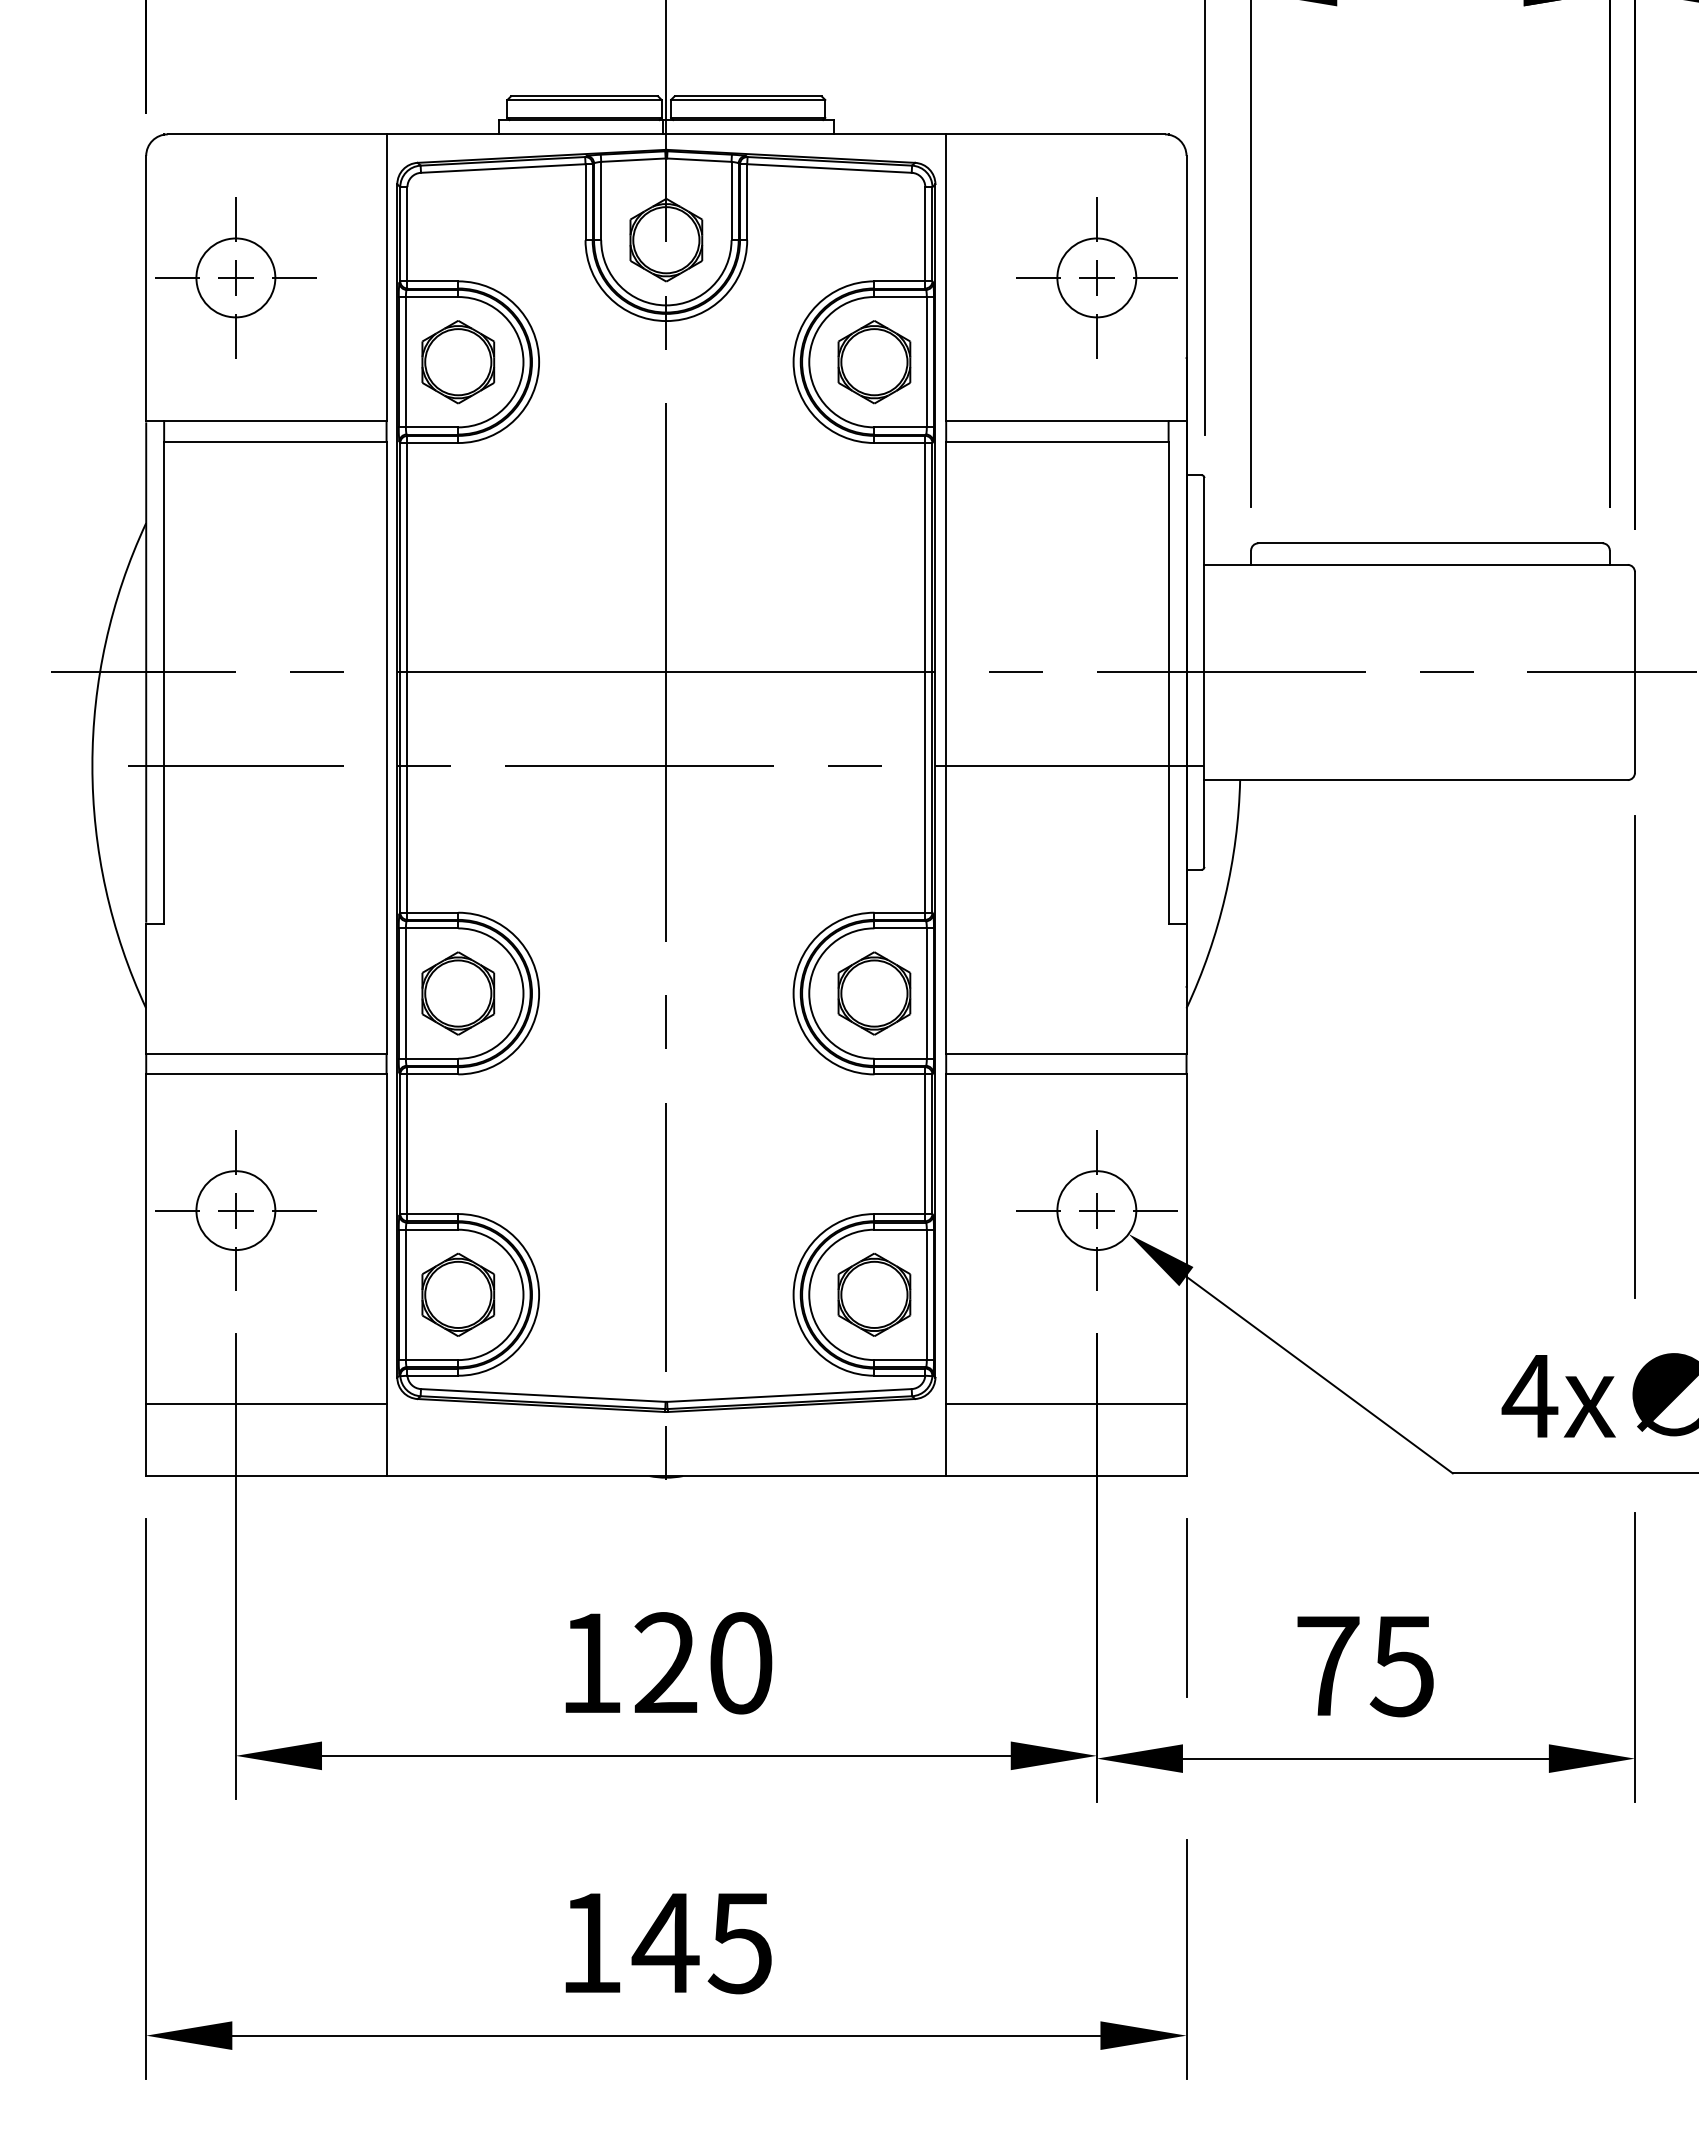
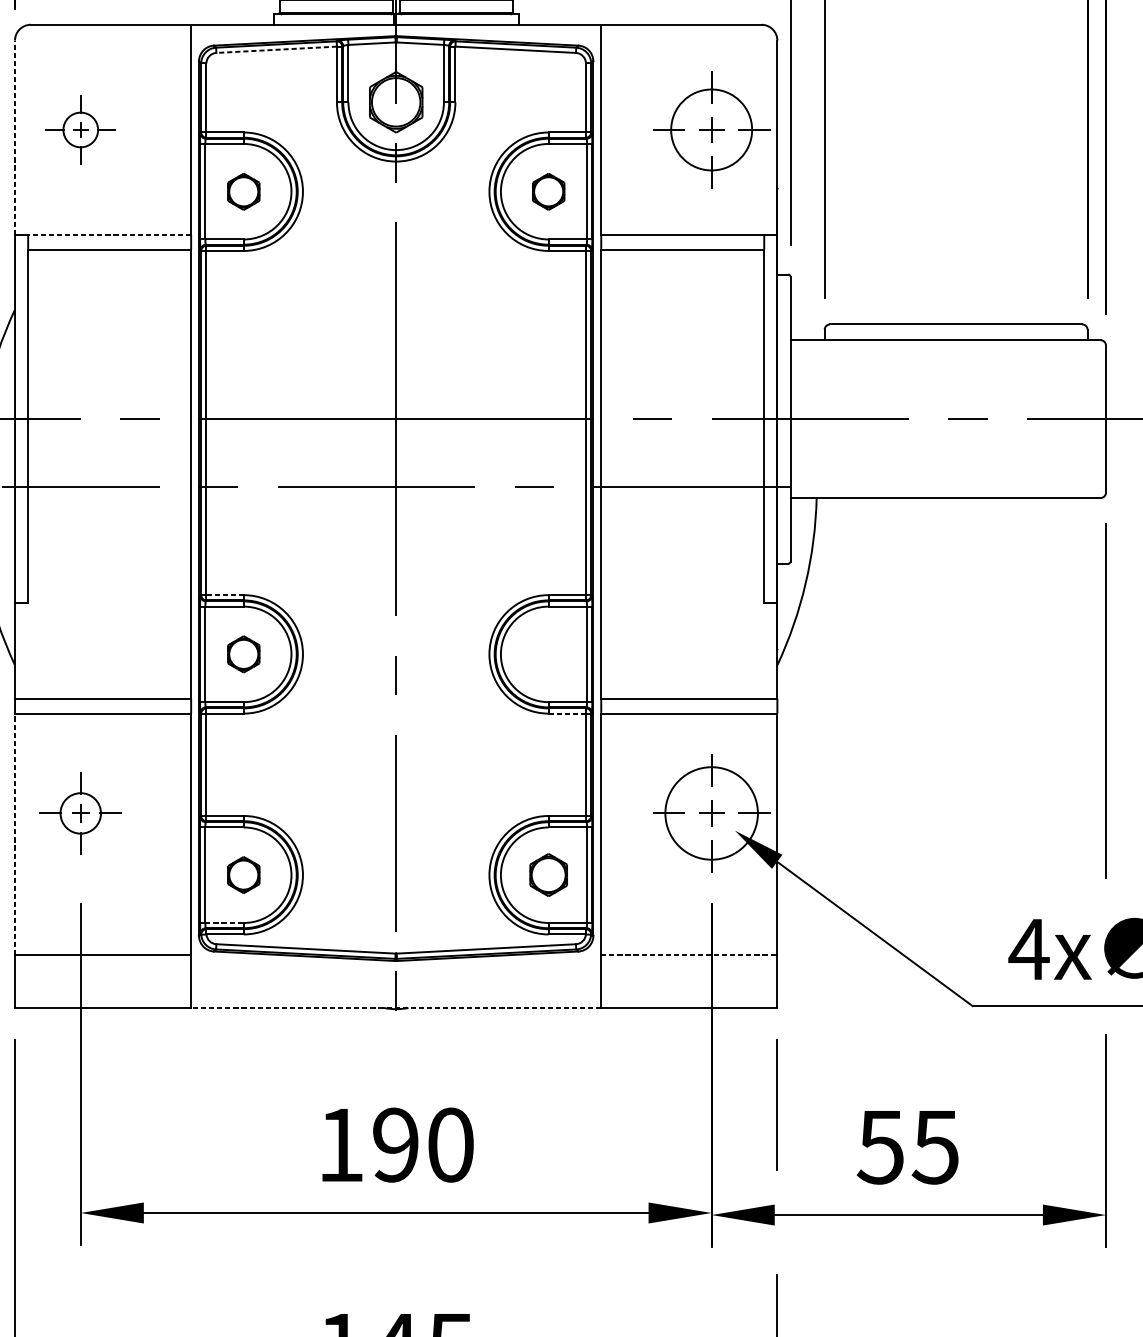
line: (502, 168) -> (276, 49), solid -> dashed
part: (235, 277) -> (80, 129), size x0.6
circle: (1096, 277) -> (711, 129), size x1.4
line: (146, 288) -> (15, 137), solid -> dashed
part: (458, 362) -> (243, 191), size x0.6
part: (874, 362) -> (548, 191), size x0.6
line: (274, 421) -> (109, 235), solid -> dashed
line: (433, 912) -> (225, 594), solid -> dashed
part: (458, 993) -> (243, 654), size x0.6
part: (874, 993) -> (548, 654), removed
line: (899, 1074) -> (567, 713), solid -> dashed
part: (235, 1210) -> (80, 813), size x0.7
circle: (1096, 1210) -> (711, 813), size x1.6
line: (146, 1238) -> (15, 833), solid -> dashed
part: (458, 1294) -> (243, 874), size x0.6
part: (874, 1294) -> (548, 874), size x0.7
line: (432, 1360) -> (224, 923), solid -> dashed
line: (1066, 1404) -> (689, 955), solid -> dashed
line: (666, 1476) -> (396, 1008), solid -> dashed
text: (665, 1663) -> (395, 1145), 120 -> 190
text: (1326, 1666) -> (879, 1147), 75 -> 55

